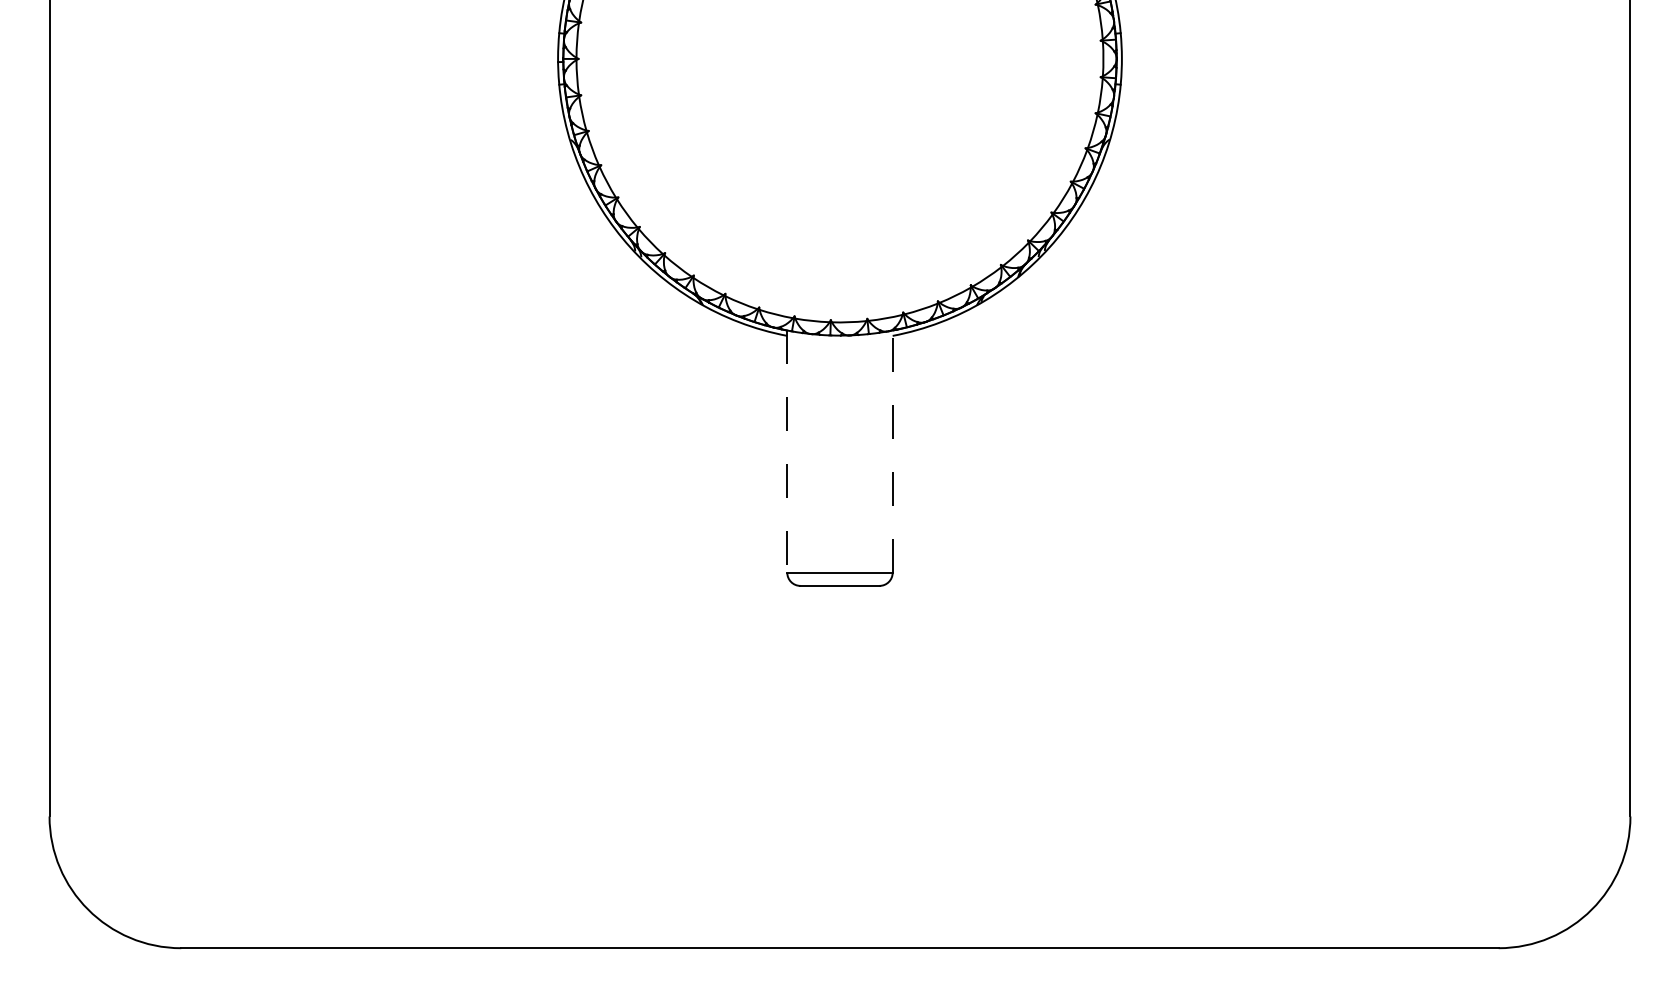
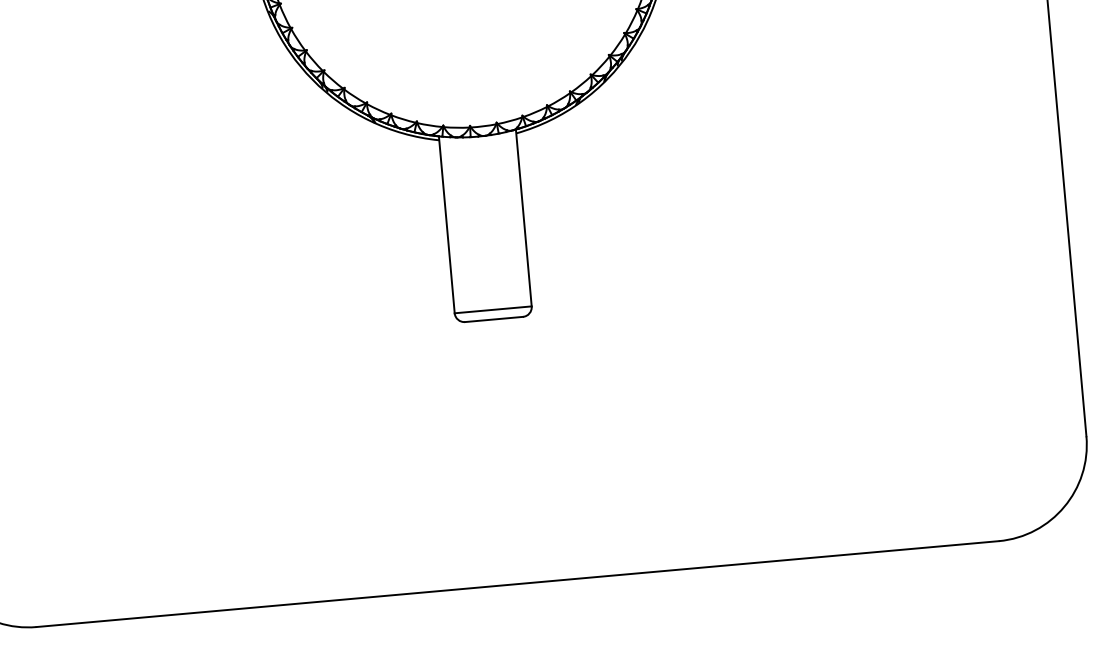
line: (892, 451) -> (523, 217), dashed -> solid
line: (787, 452) -> (447, 225), dashed -> solid

